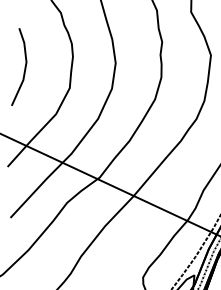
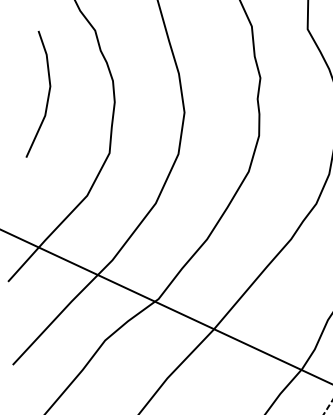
line: (24, 66) -> (47, 93), moved

